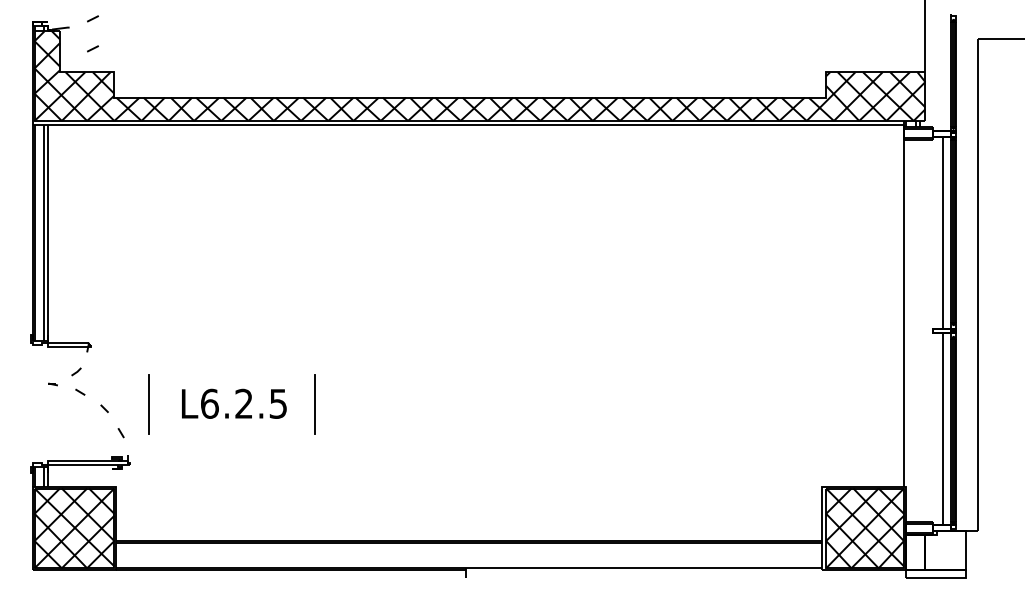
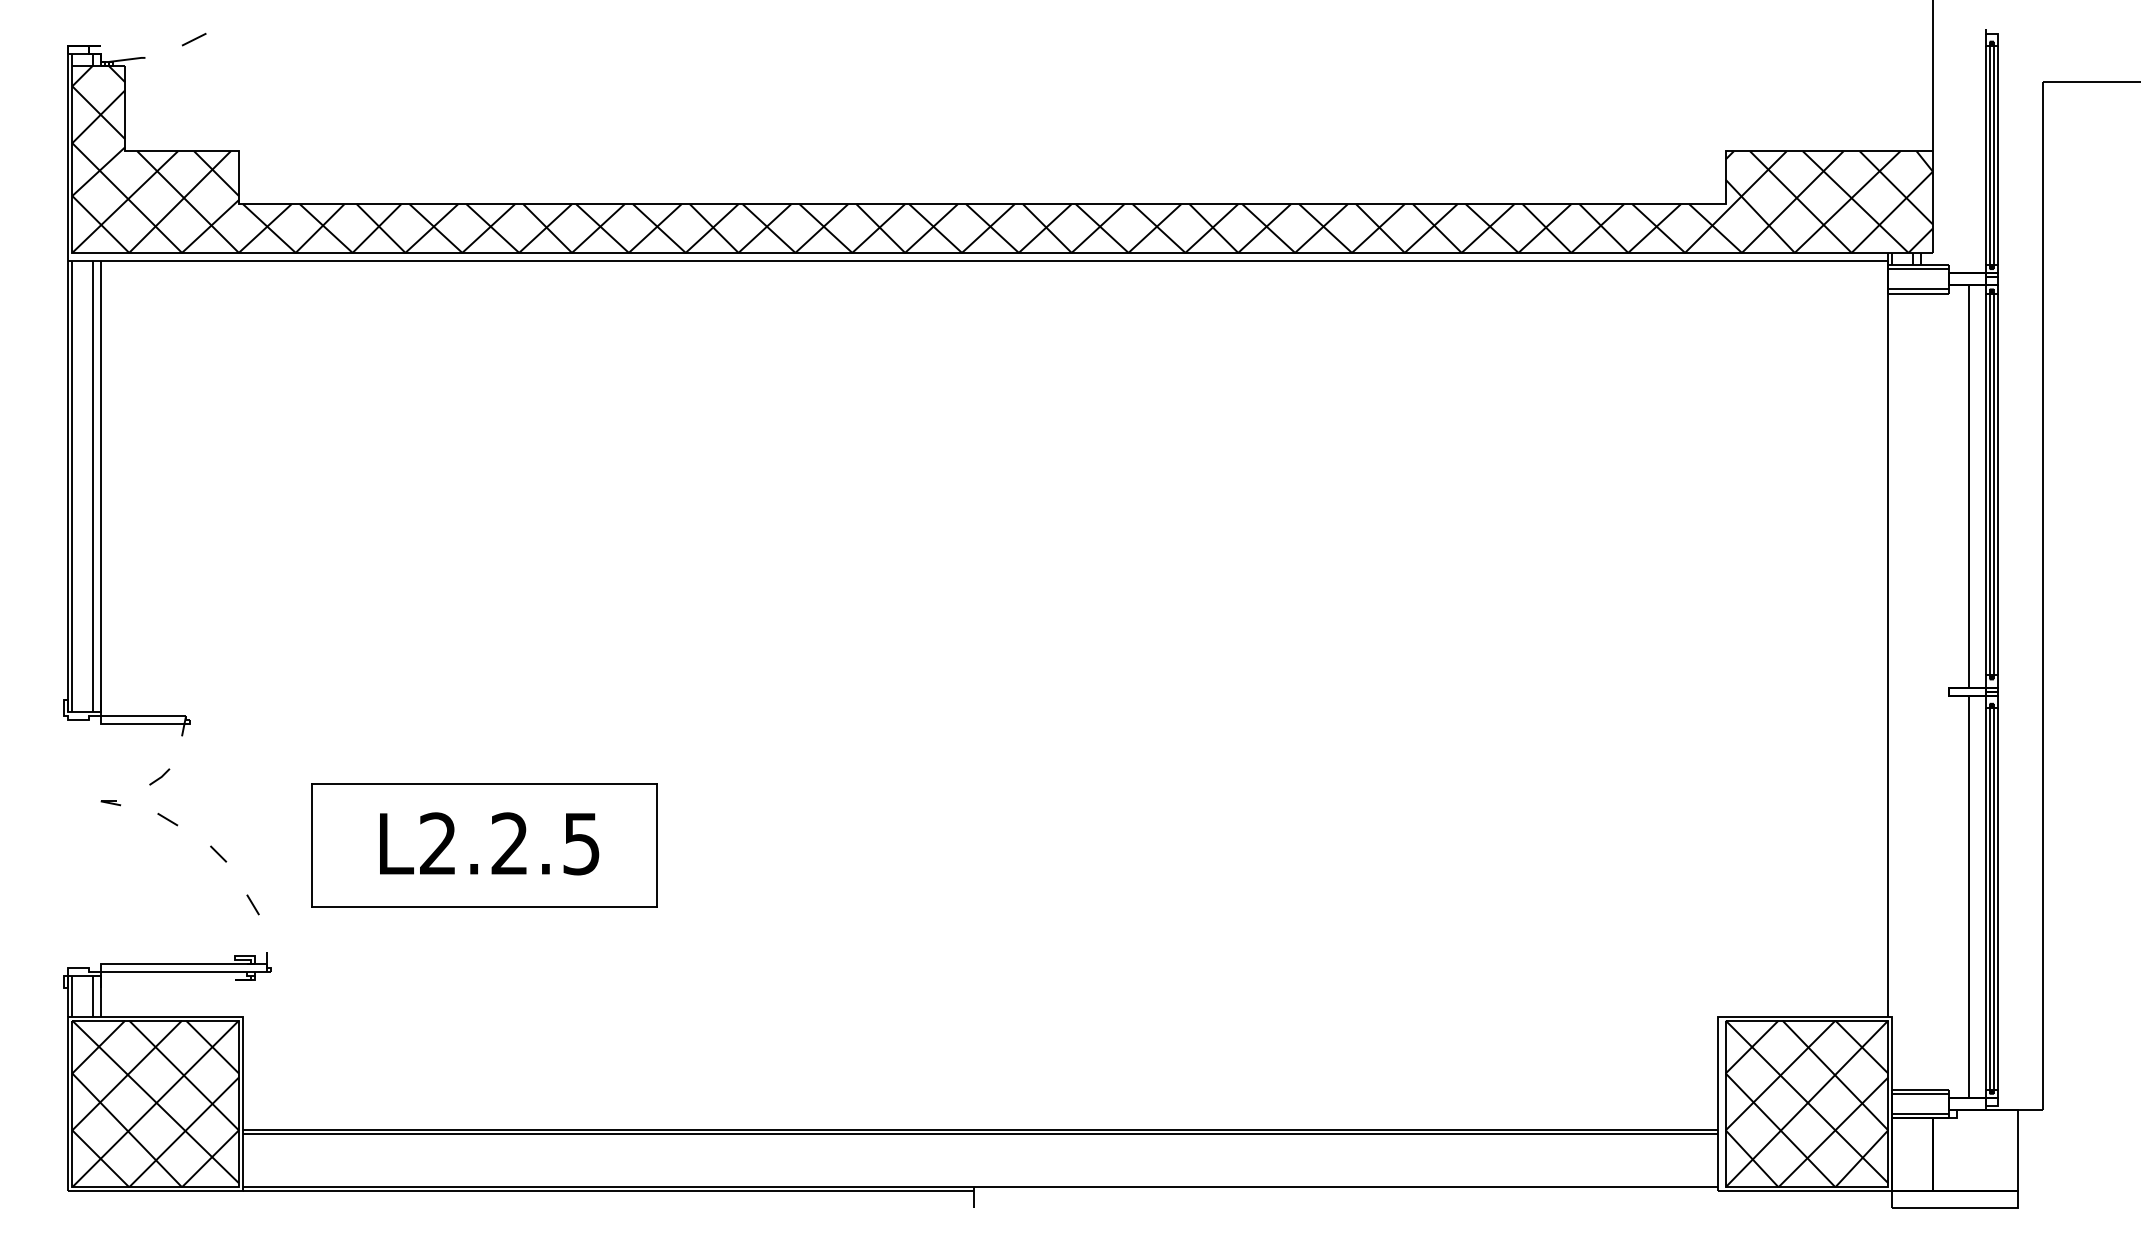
line: (92, 48) -> (193, 101), removed
line: (231, 375) -> (483, 784), added
text: (209, 403) -> (437, 843), L6.2.5 -> L2.2.5
line: (231, 434) -> (483, 907), added

